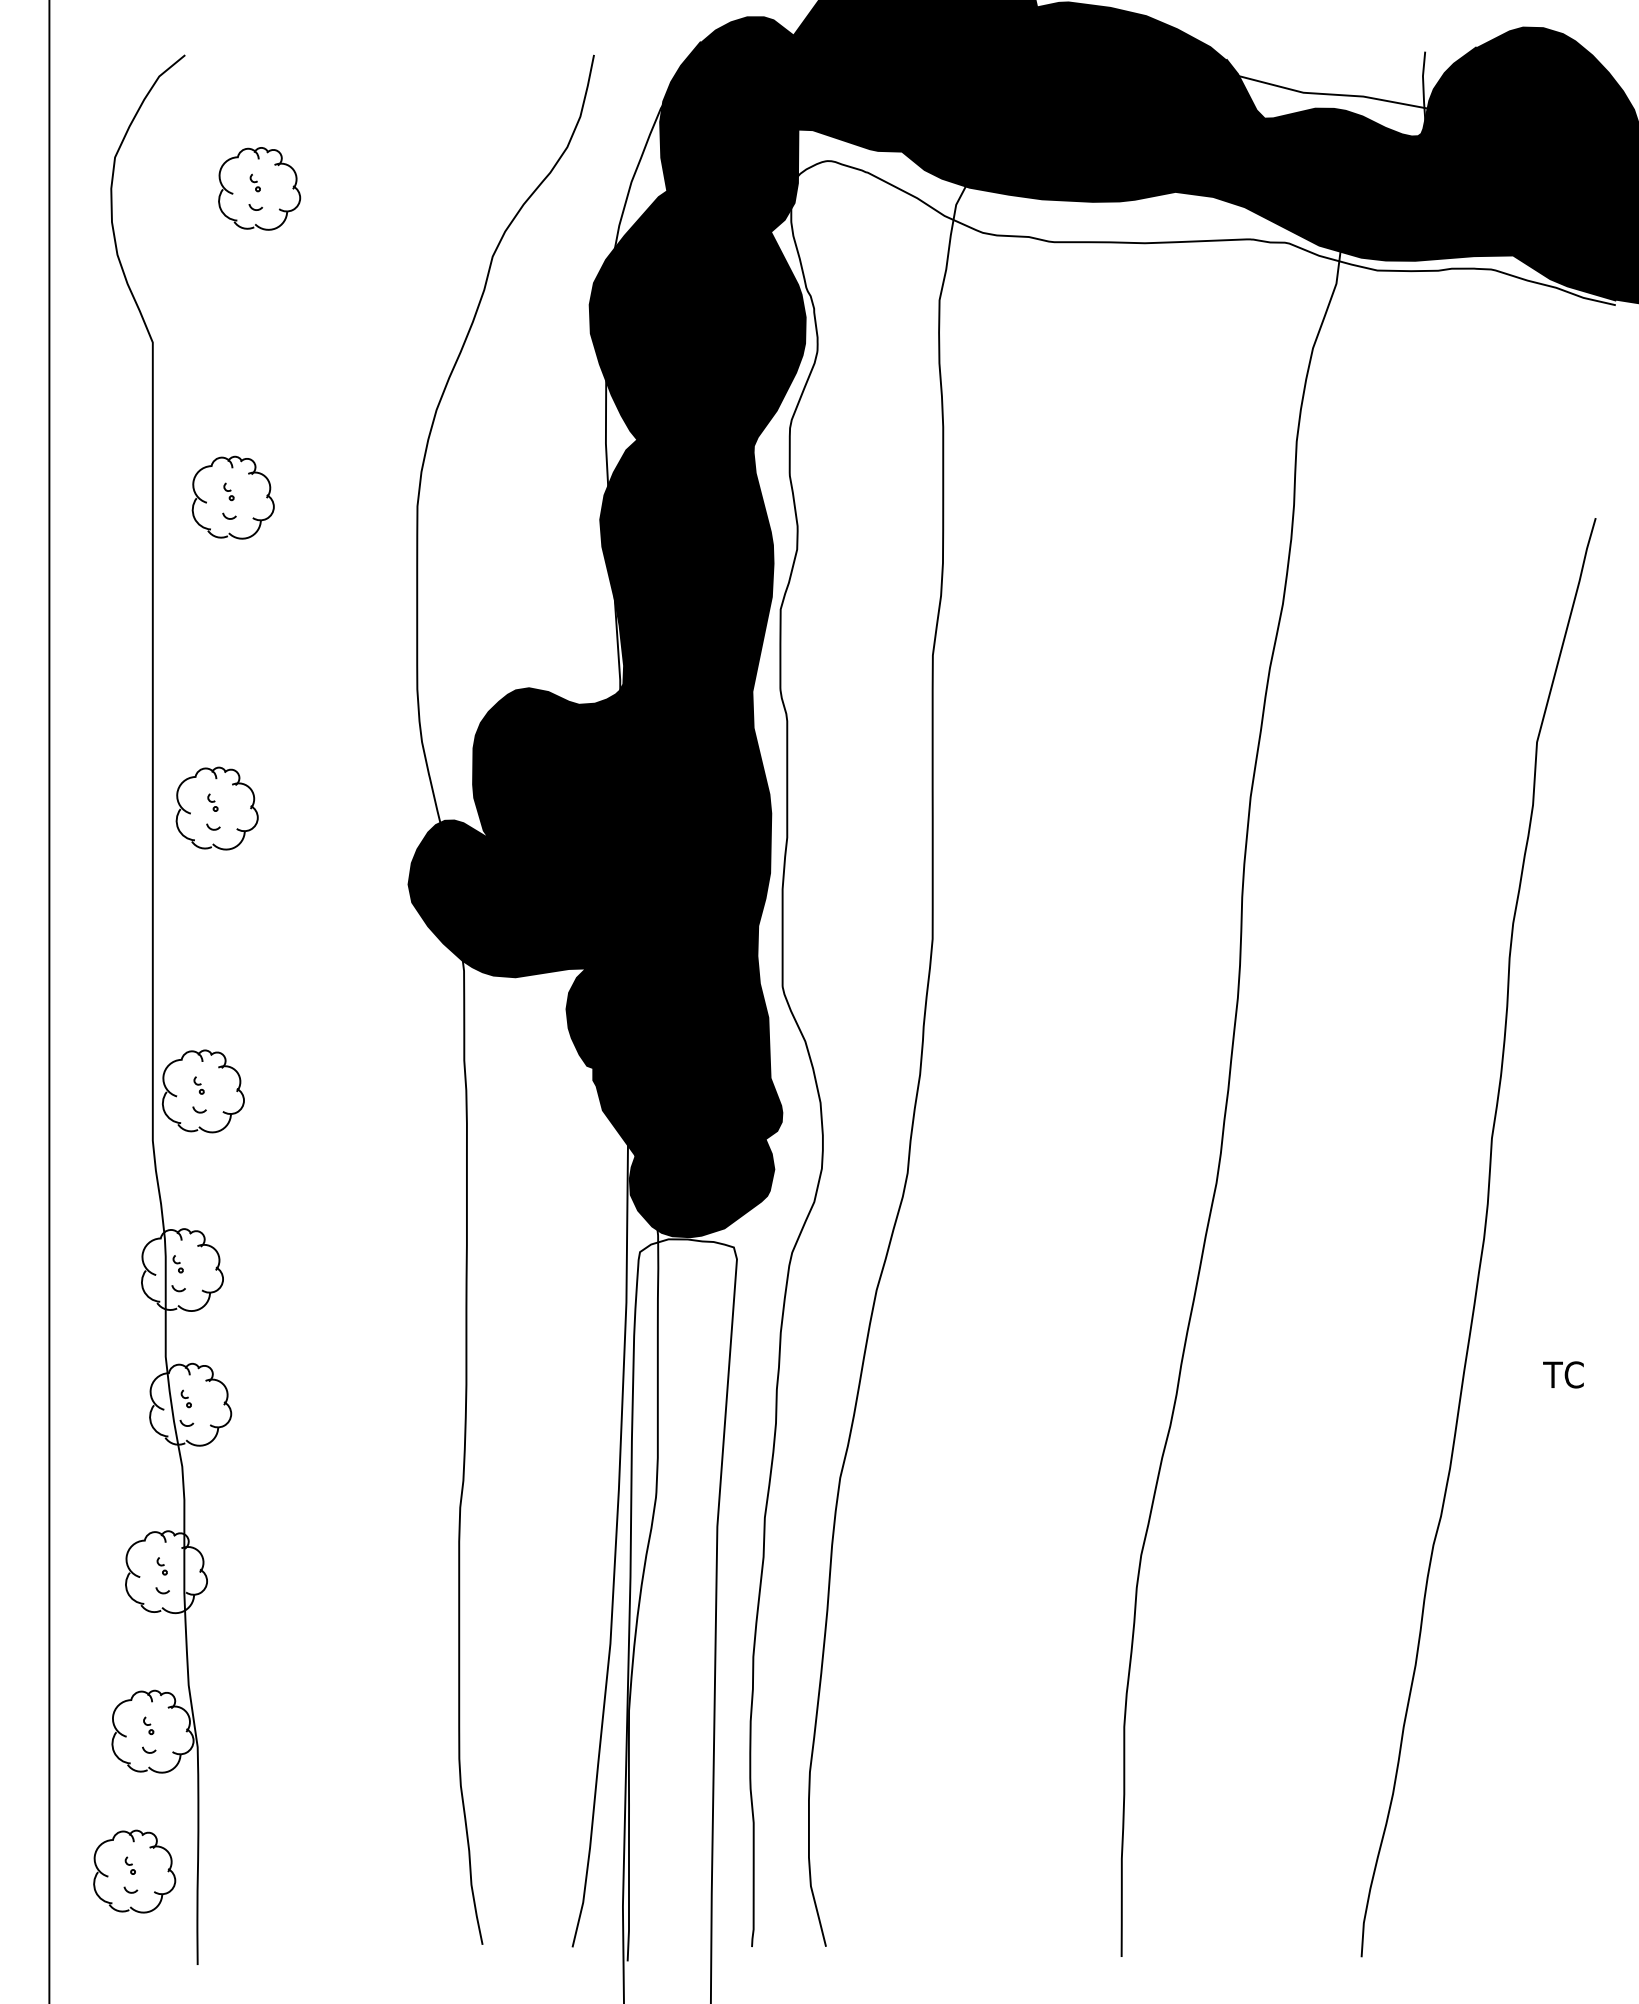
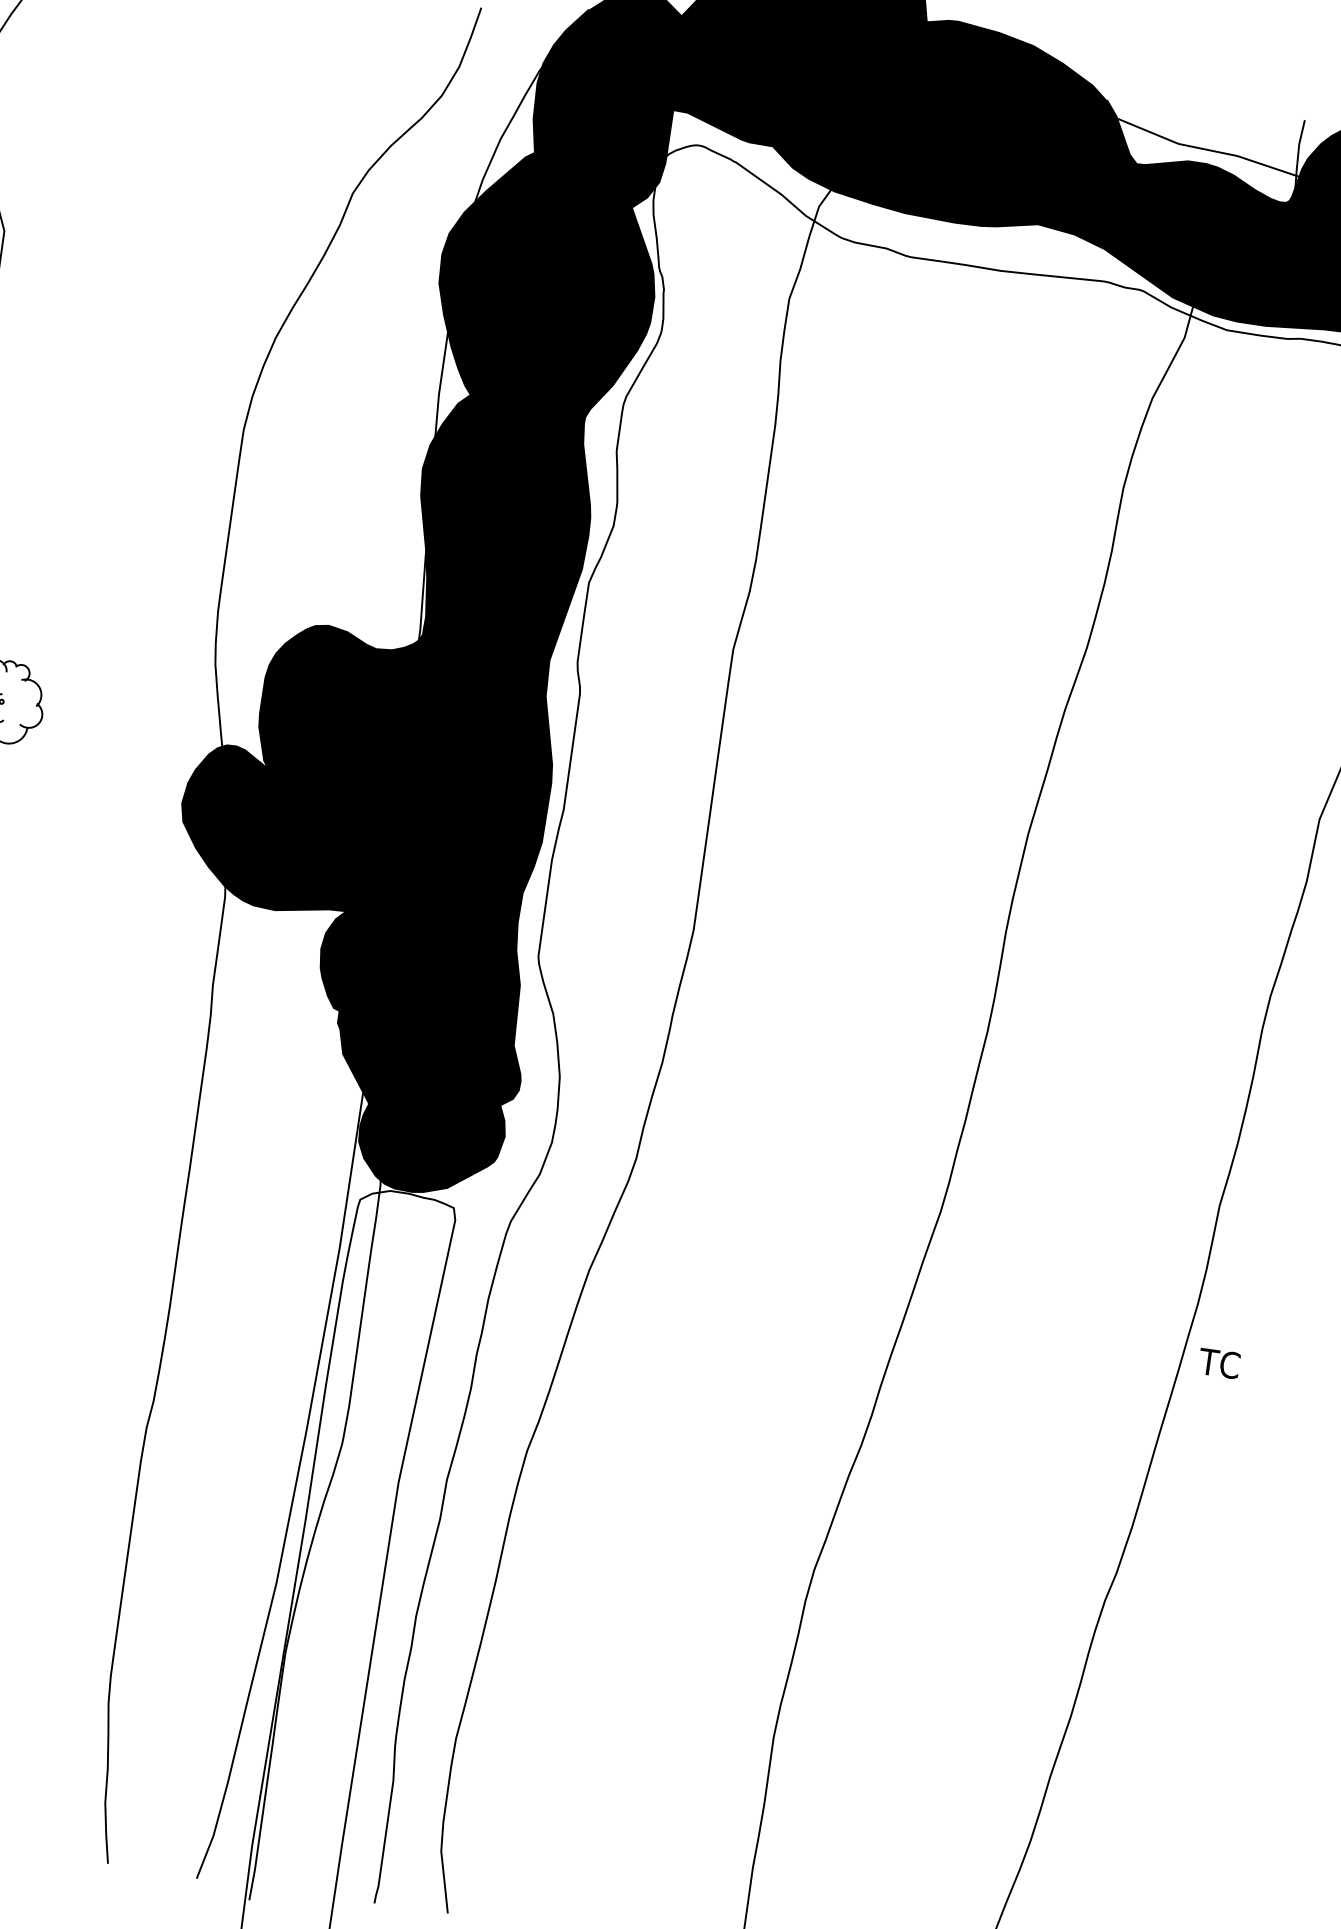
part: (259, 188) -> (131, 93), removed
part: (232, 497) -> (61, 395), removed
text: (1563, 1374) -> (1219, 1363), moved

